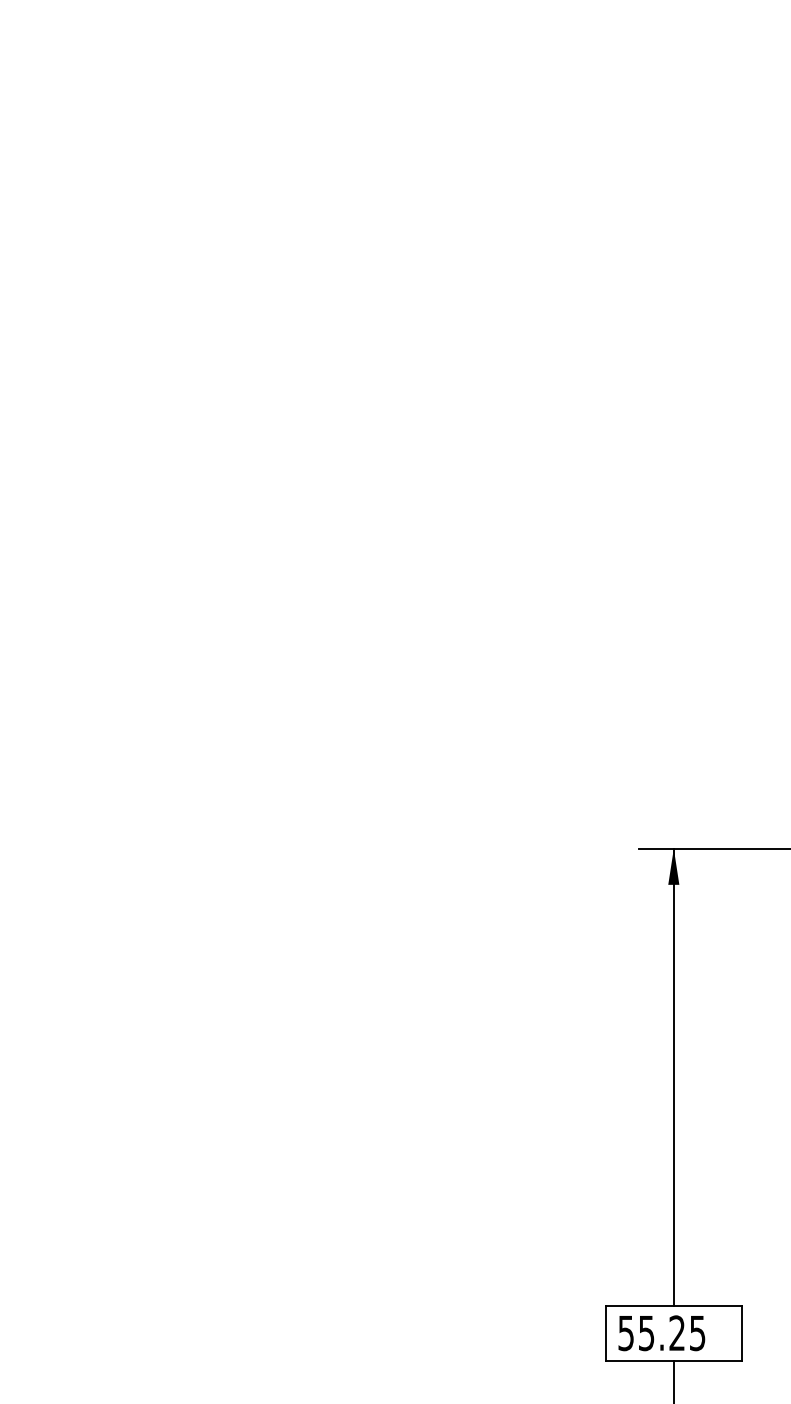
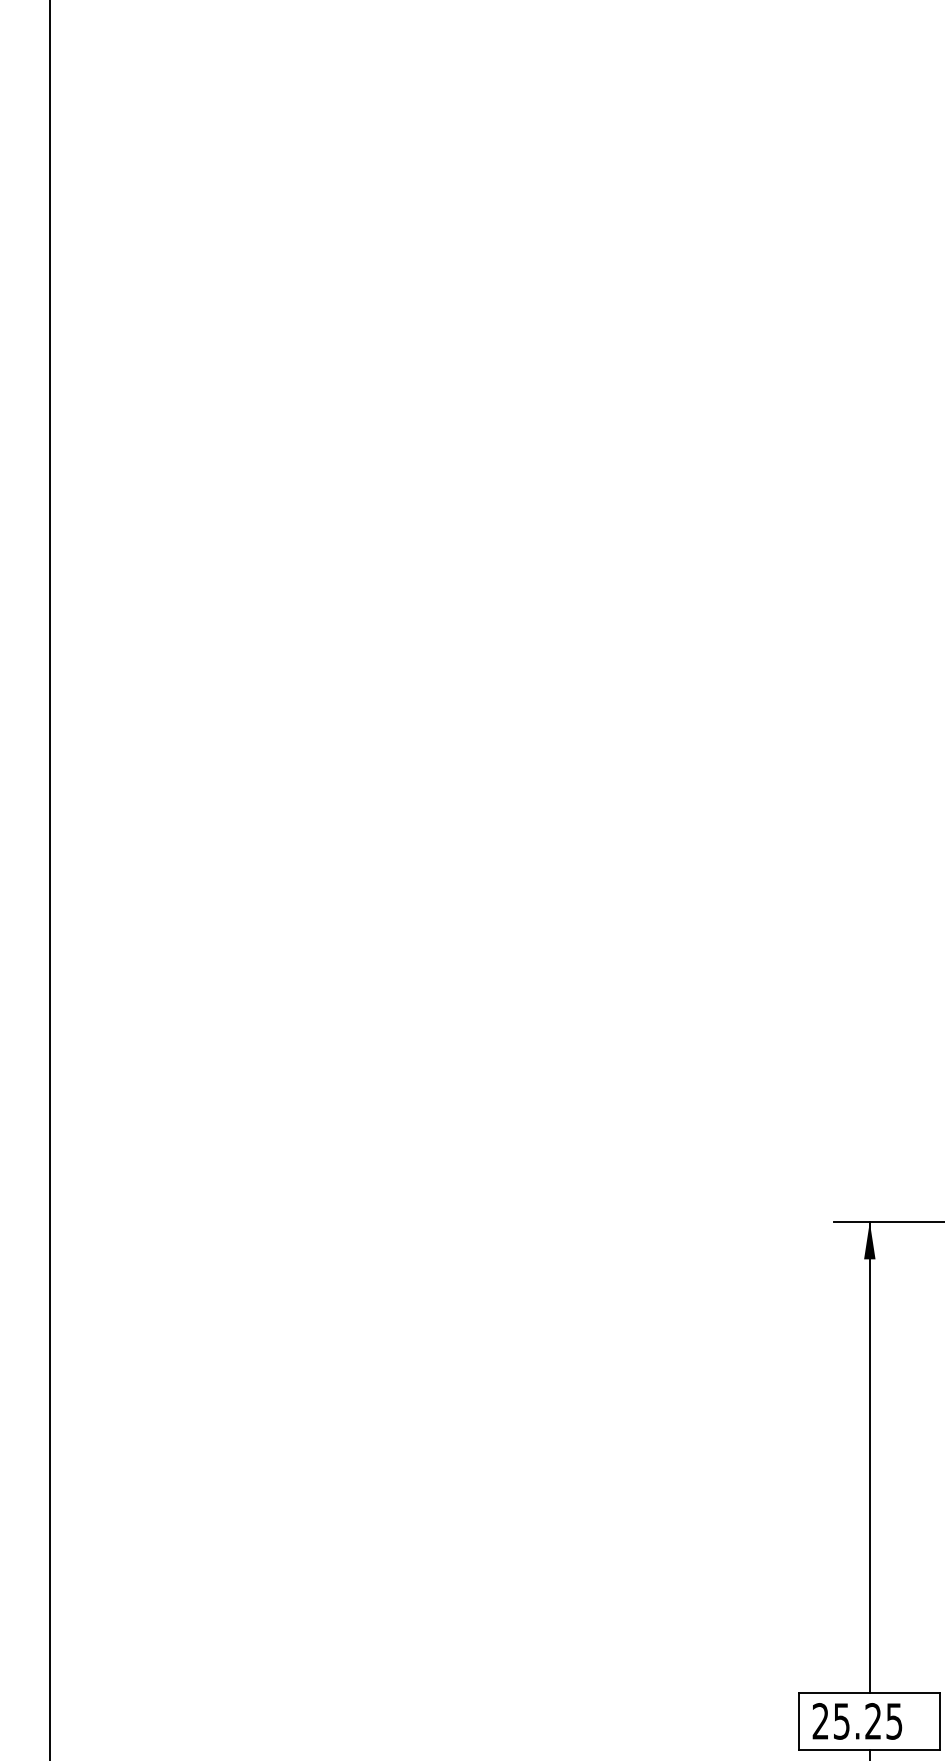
text: (625, 1333) -> (820, 1721), 55.25 -> 25.25

